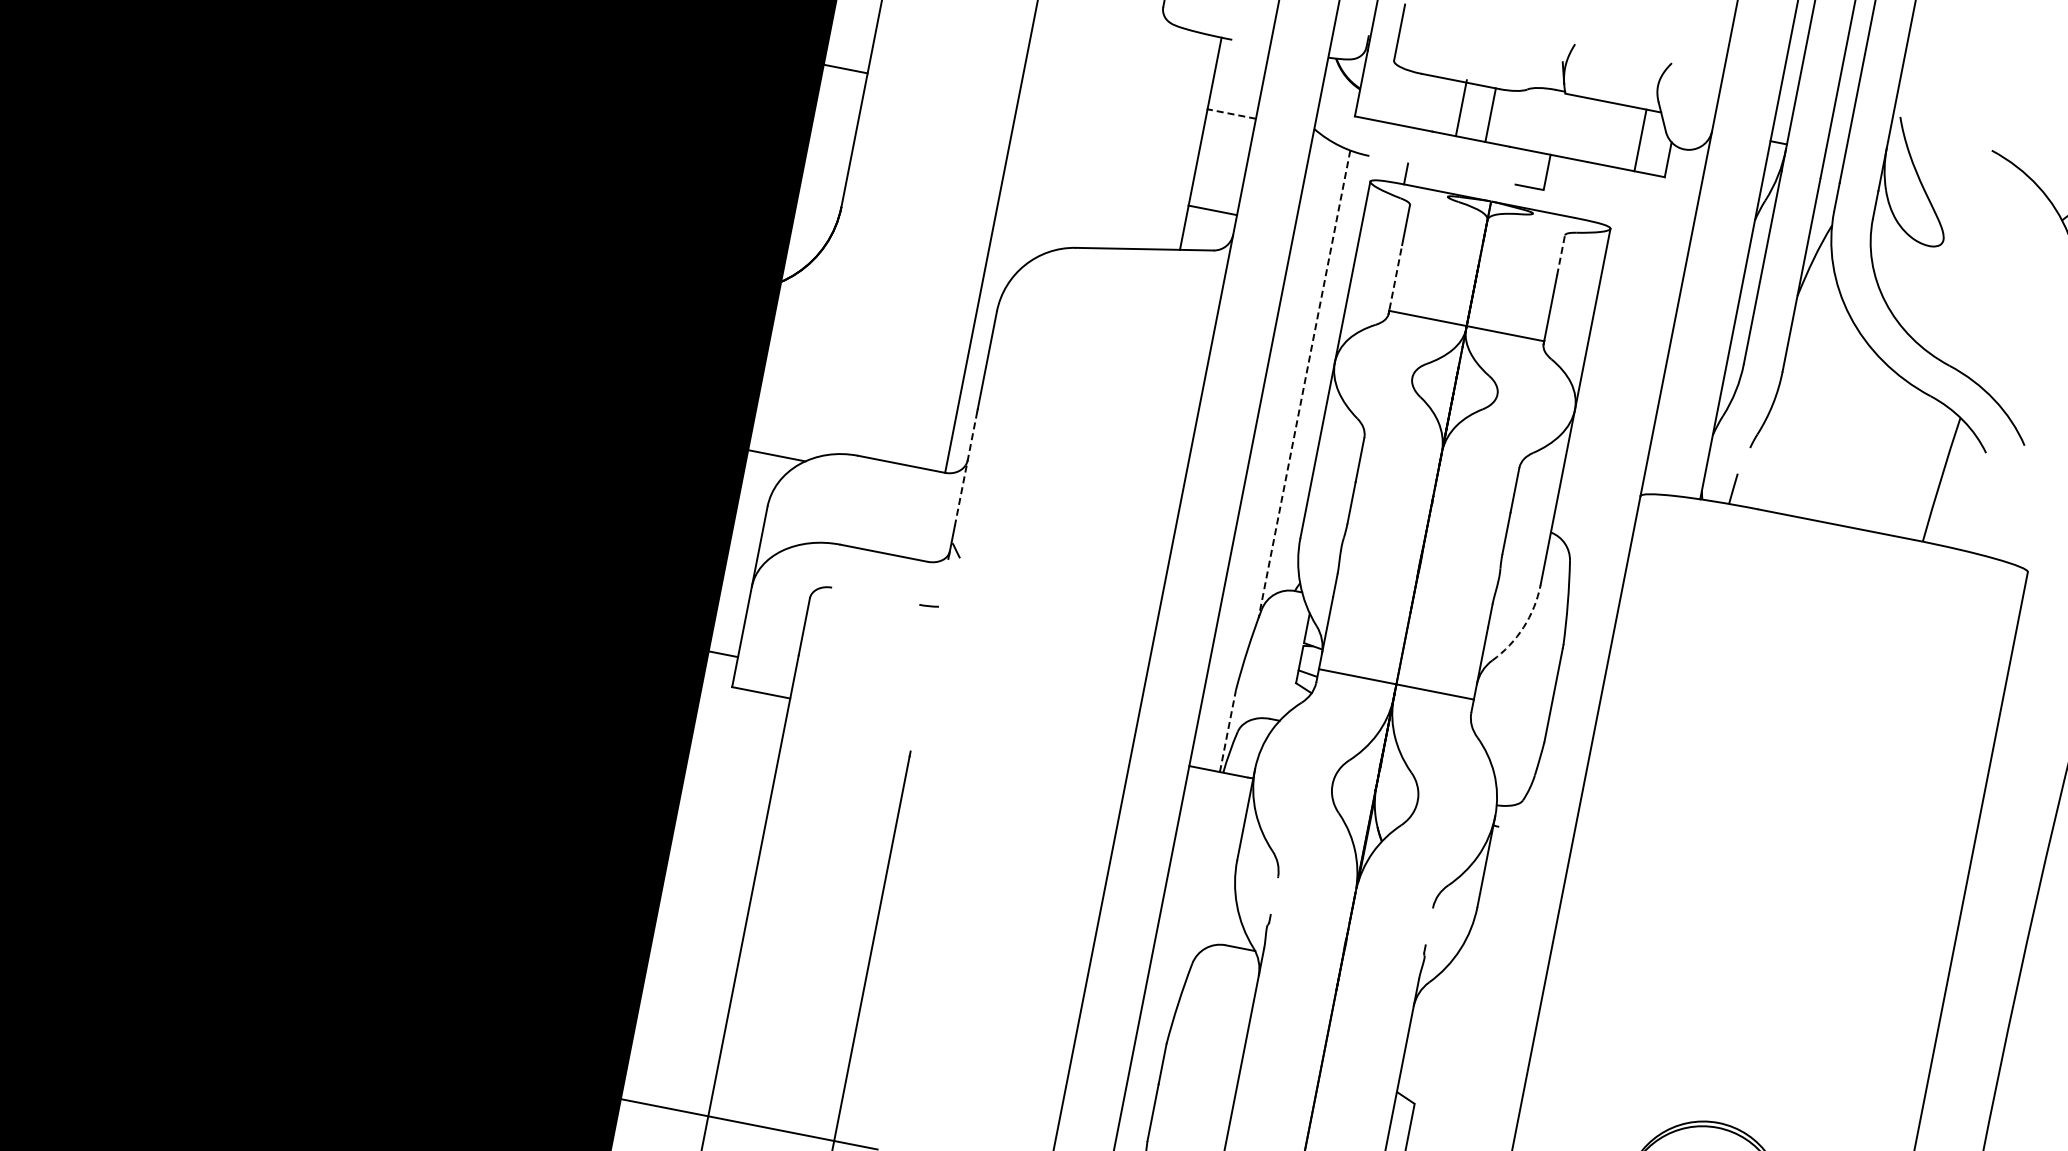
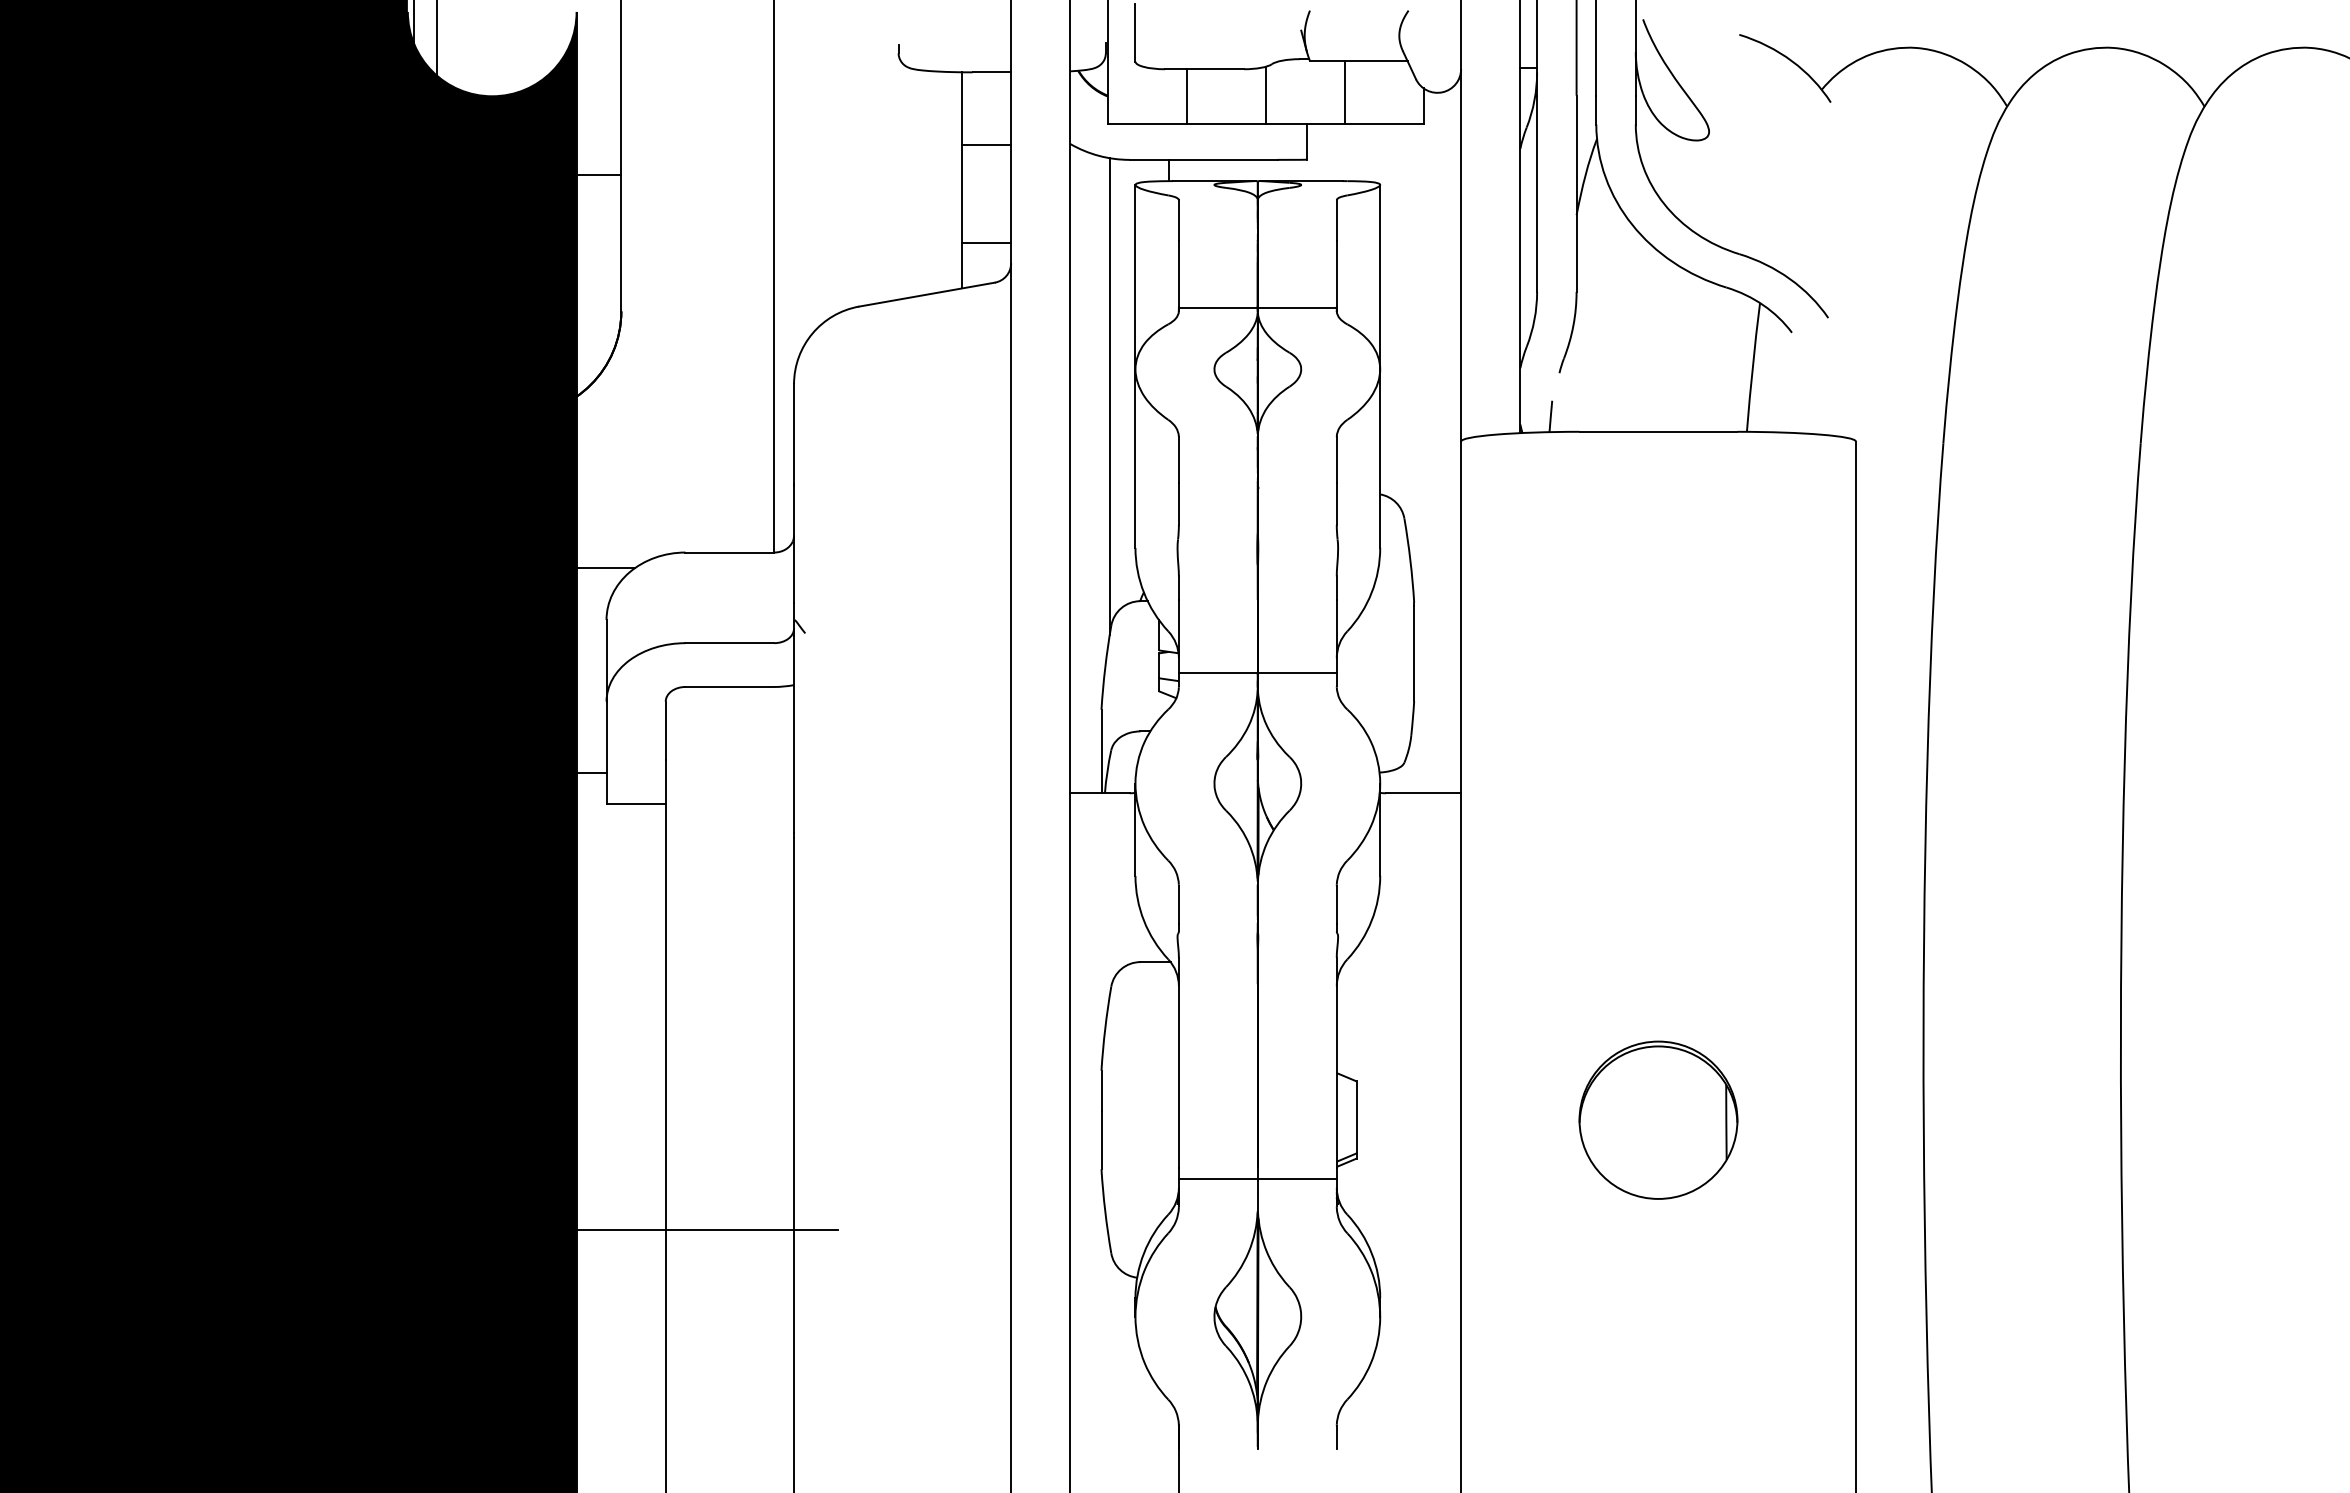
line: (1250, 43) -> (991, 72), added
line: (1461, 107) -> (1265, 94), moved
line: (1231, 114) -> (986, 145), dashed -> solid
line: (1490, 115) -> (1186, 96), moved
line: (1640, 140) -> (1344, 92), moved
line: (1442, 169) -> (1203, 159), added
line: (1560, 255) -> (1336, 220), dashed -> solid
line: (1395, 276) -> (1178, 273), dashed -> solid
line: (1304, 384) -> (1109, 396), dashed -> solid
line: (966, 469) -> (794, 545), dashed -> solid
line: (875, 595) -> (729, 686), added
arc: (1523, 627) -> (1371, 592), dashed -> solid
line: (929, 655) -> (794, 734), added
line: (1227, 731) -> (1101, 751), dashed -> solid
line: (1535, 834) -> (1423, 793), added
line: (1274, 896) -> (1178, 904), added
line: (1429, 926) -> (1336, 904), added

